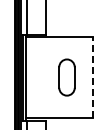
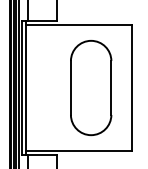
part: (66, 77) -> (90, 87), size x1.67
line: (92, 77) -> (131, 87), dashed -> solid

